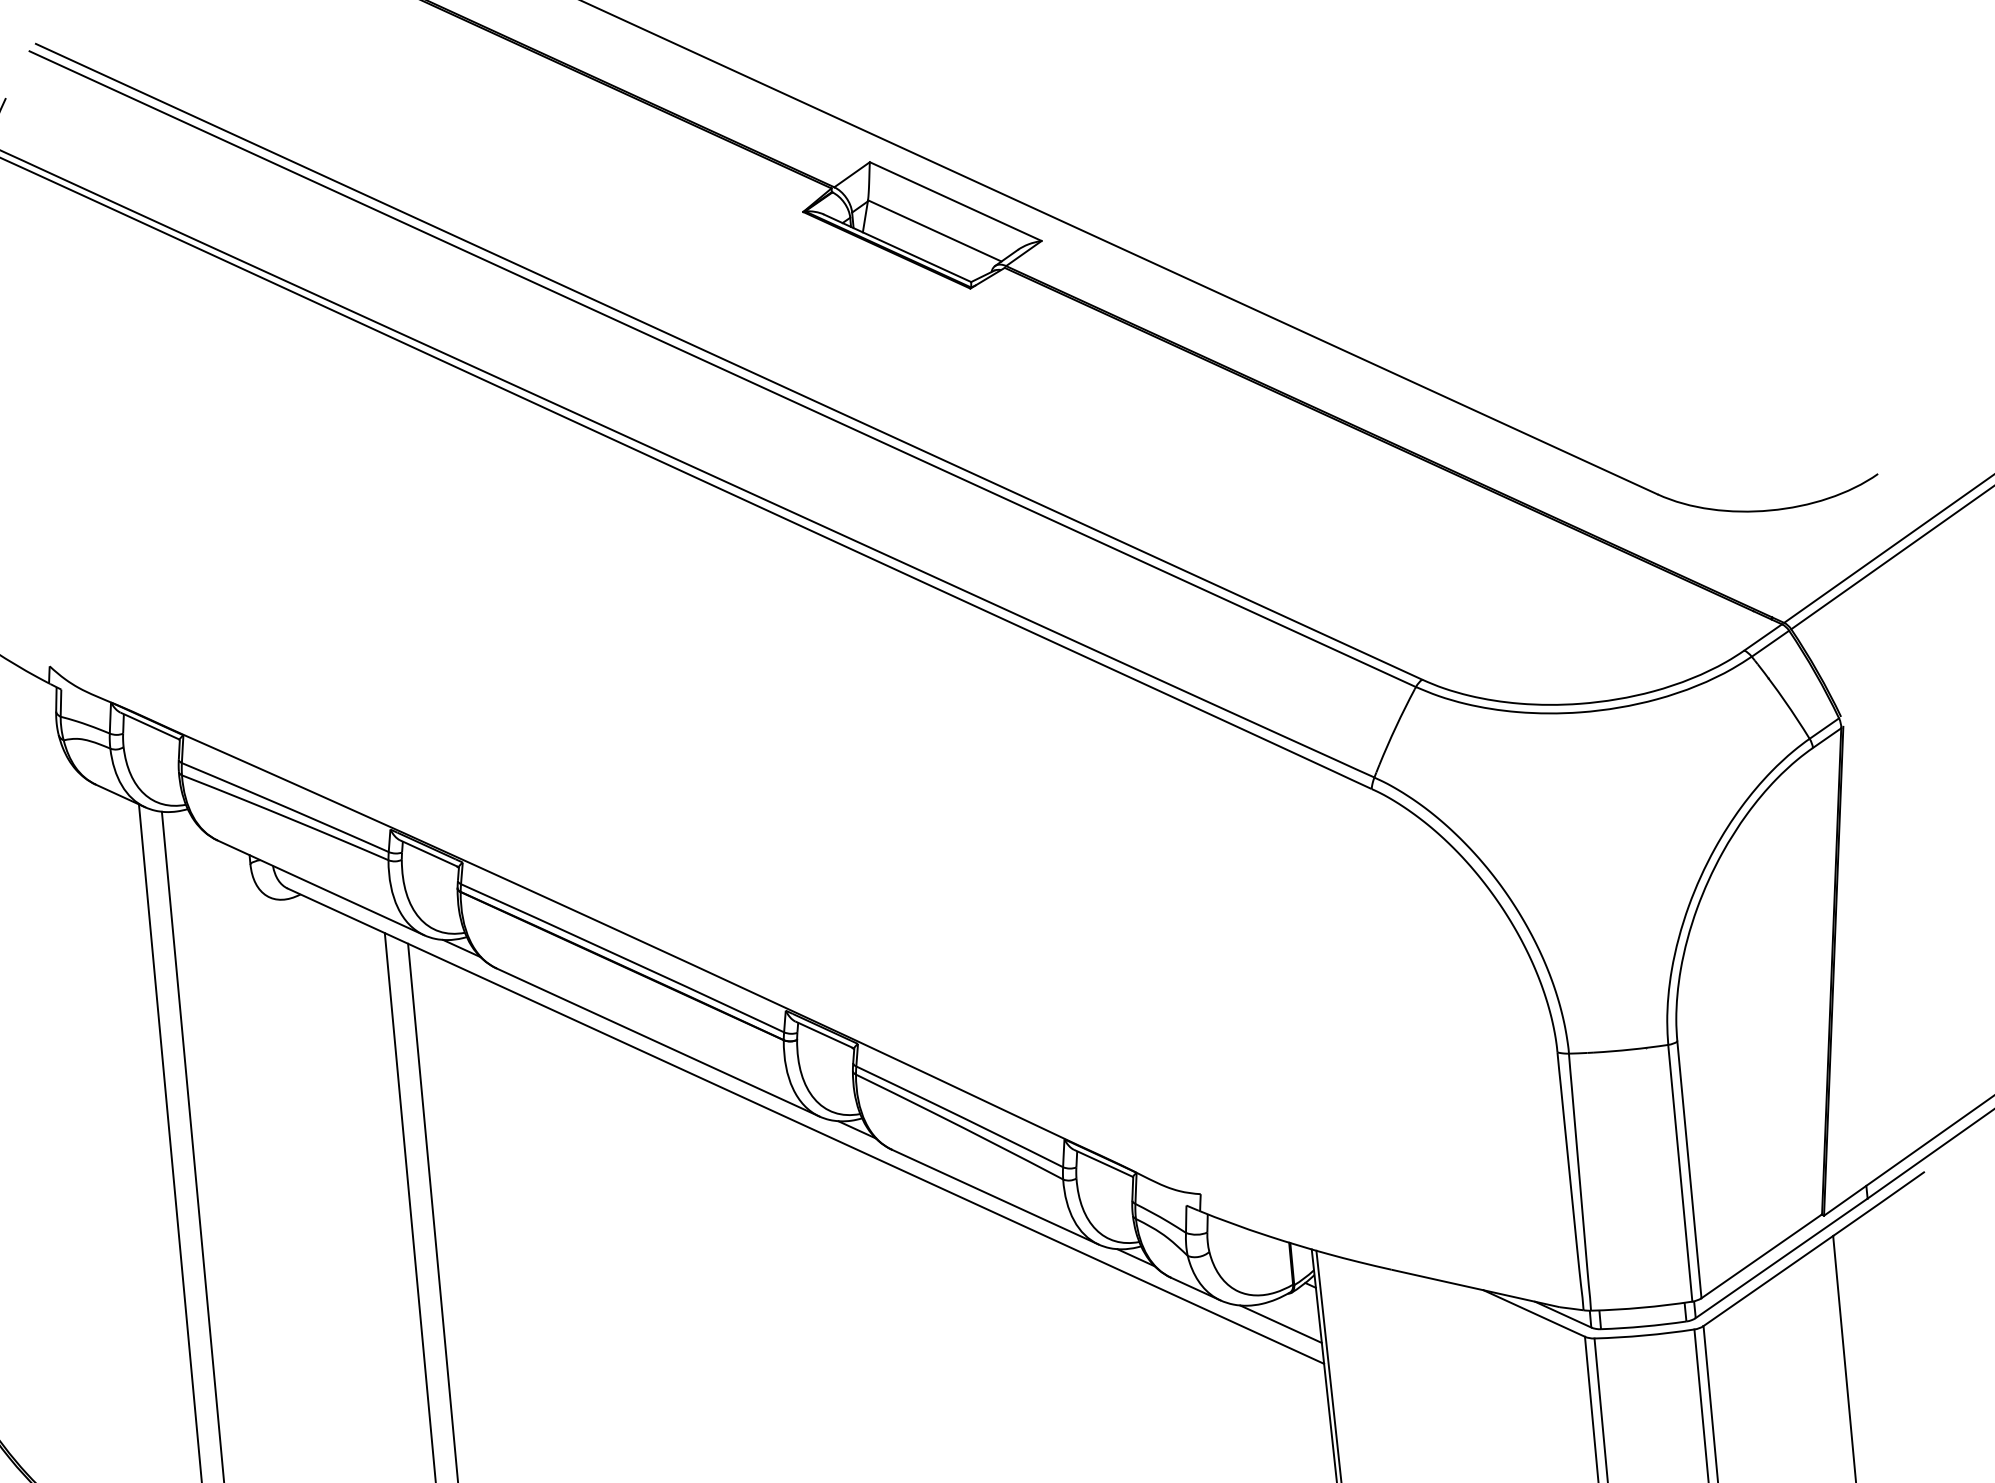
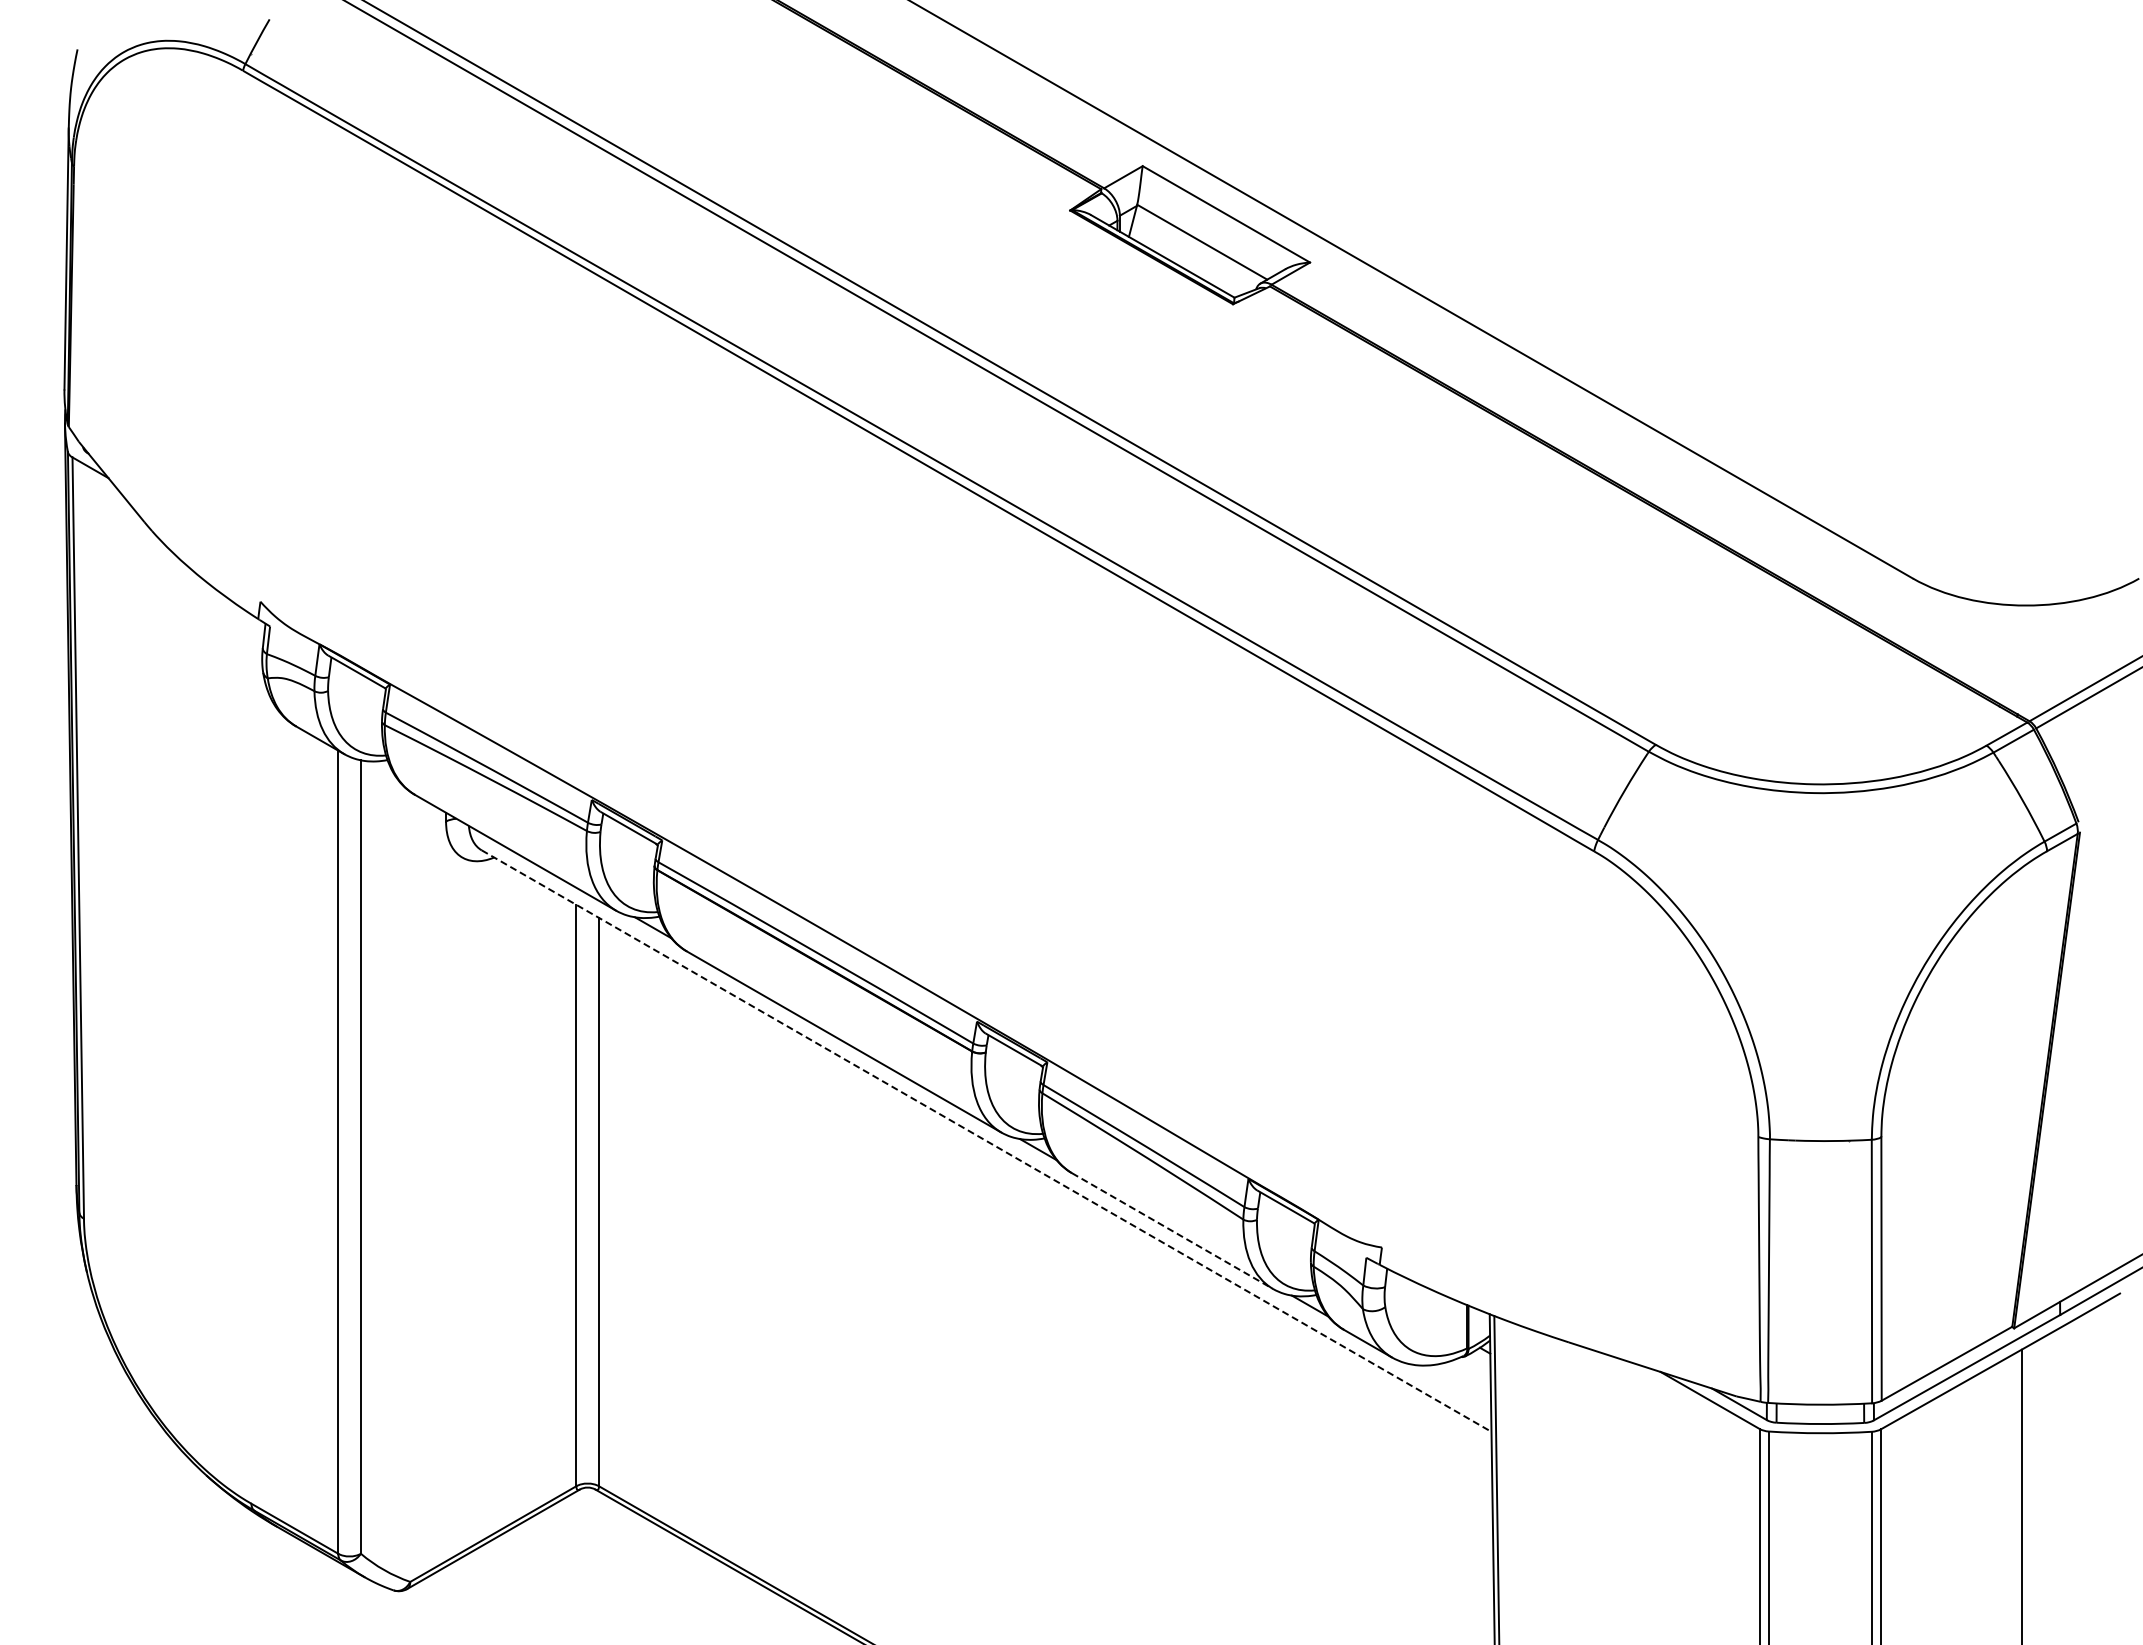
line: (805, 1126) -> (986, 1141), solid -> dashed
line: (995, 1197) -> (1172, 1231), solid -> dashed
line: (1281, 1324) -> (1451, 1387), removed

